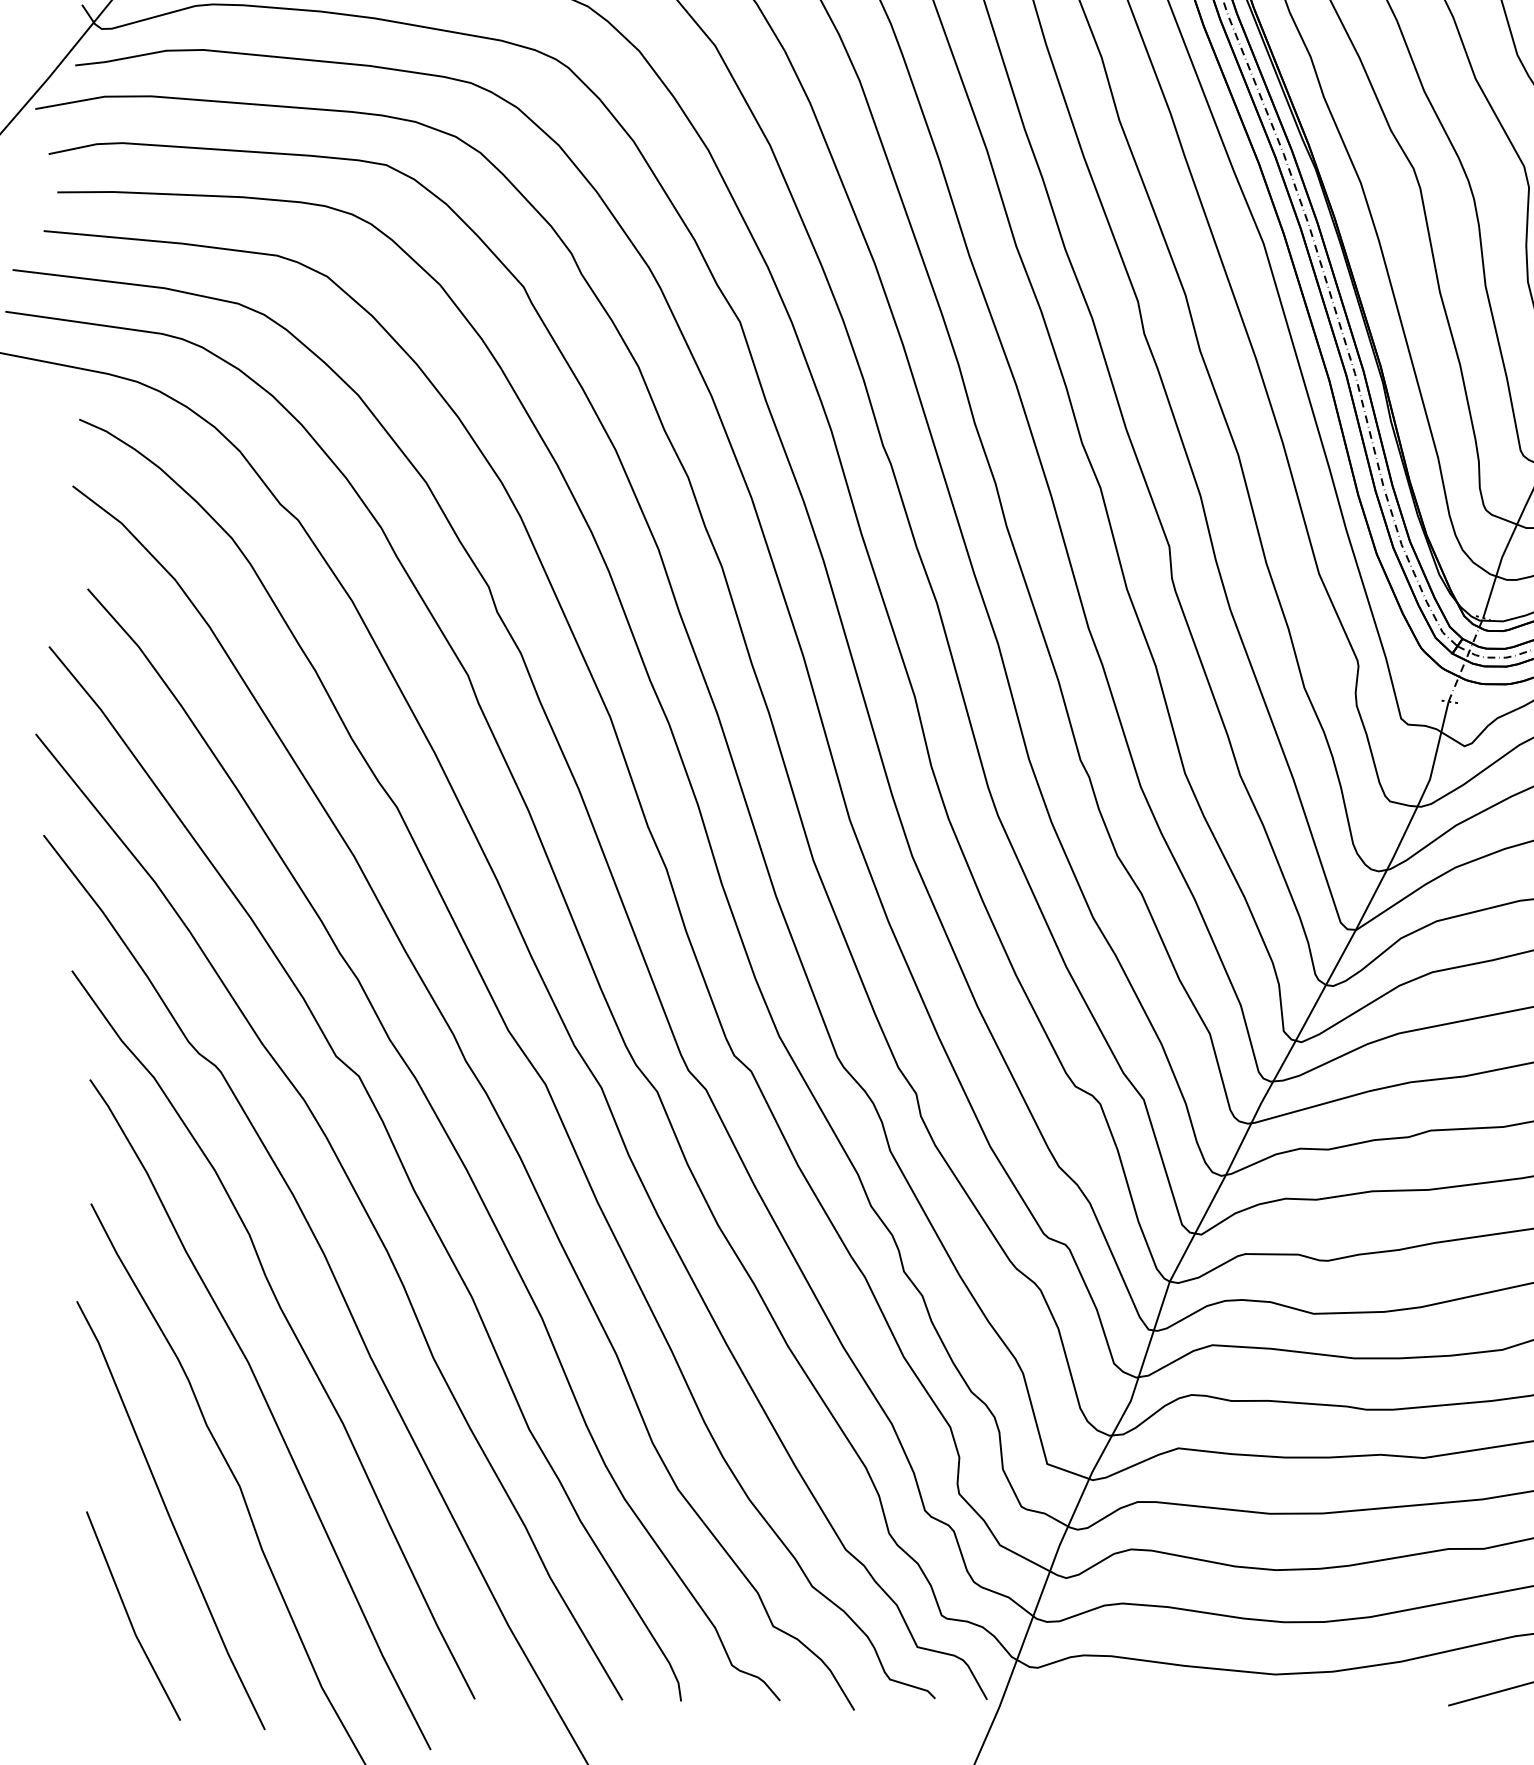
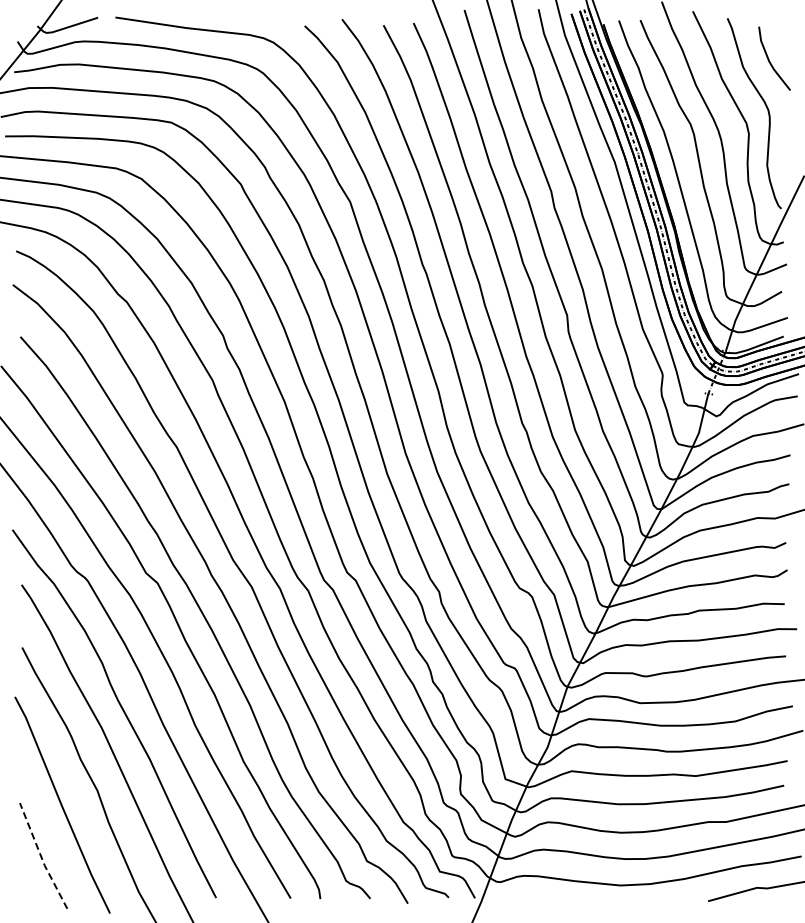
line: (129, 1619) -> (41, 857), solid -> dashed

